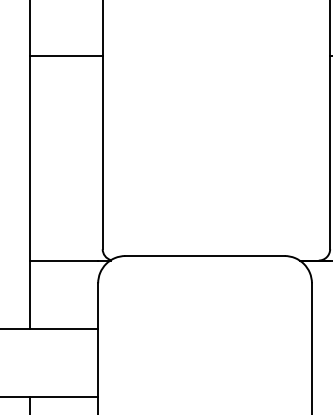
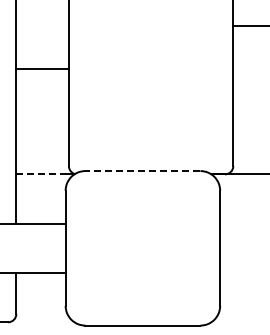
line: (66, 55) -> (42, 69), moved
line: (204, 256) -> (142, 171), solid -> dashed
line: (63, 260) -> (40, 174), solid -> dashed

